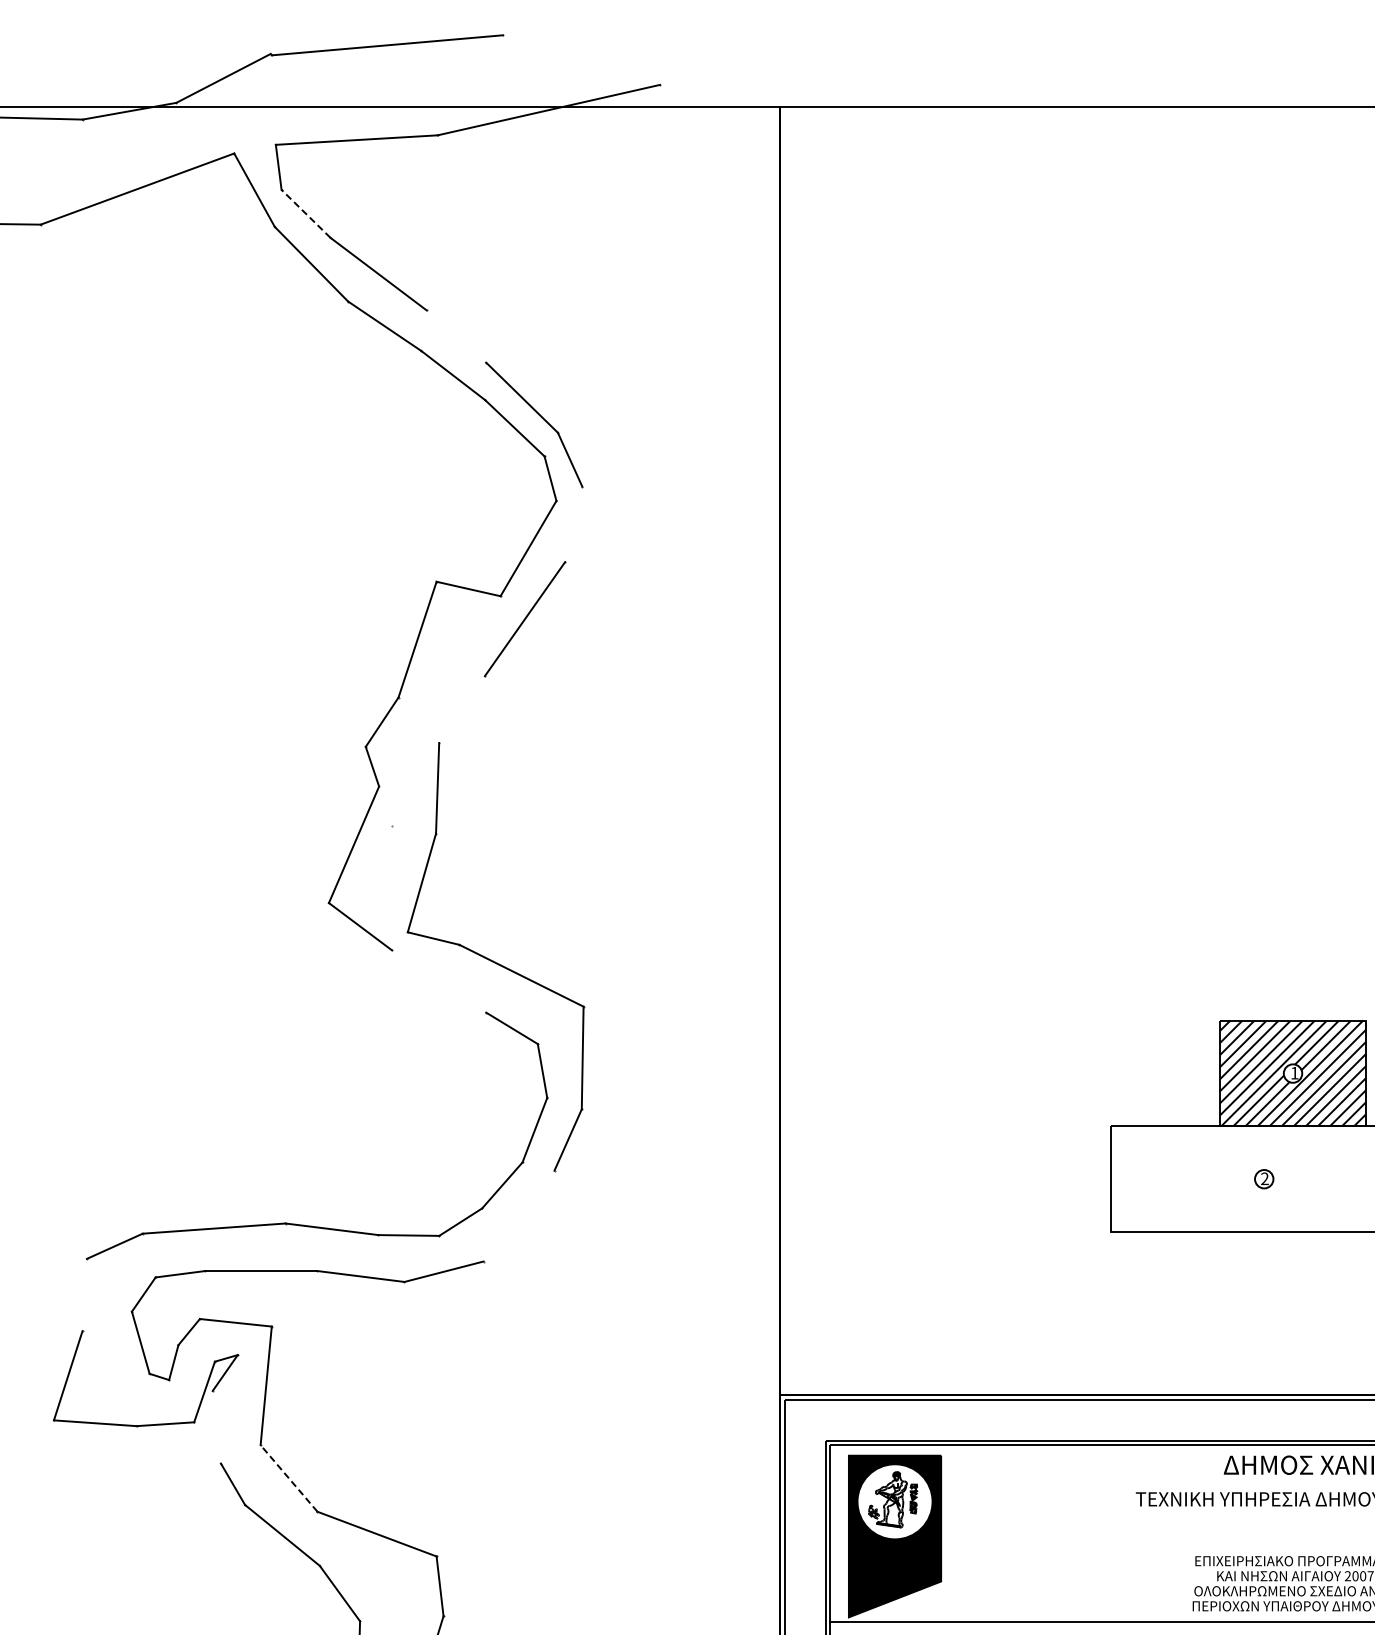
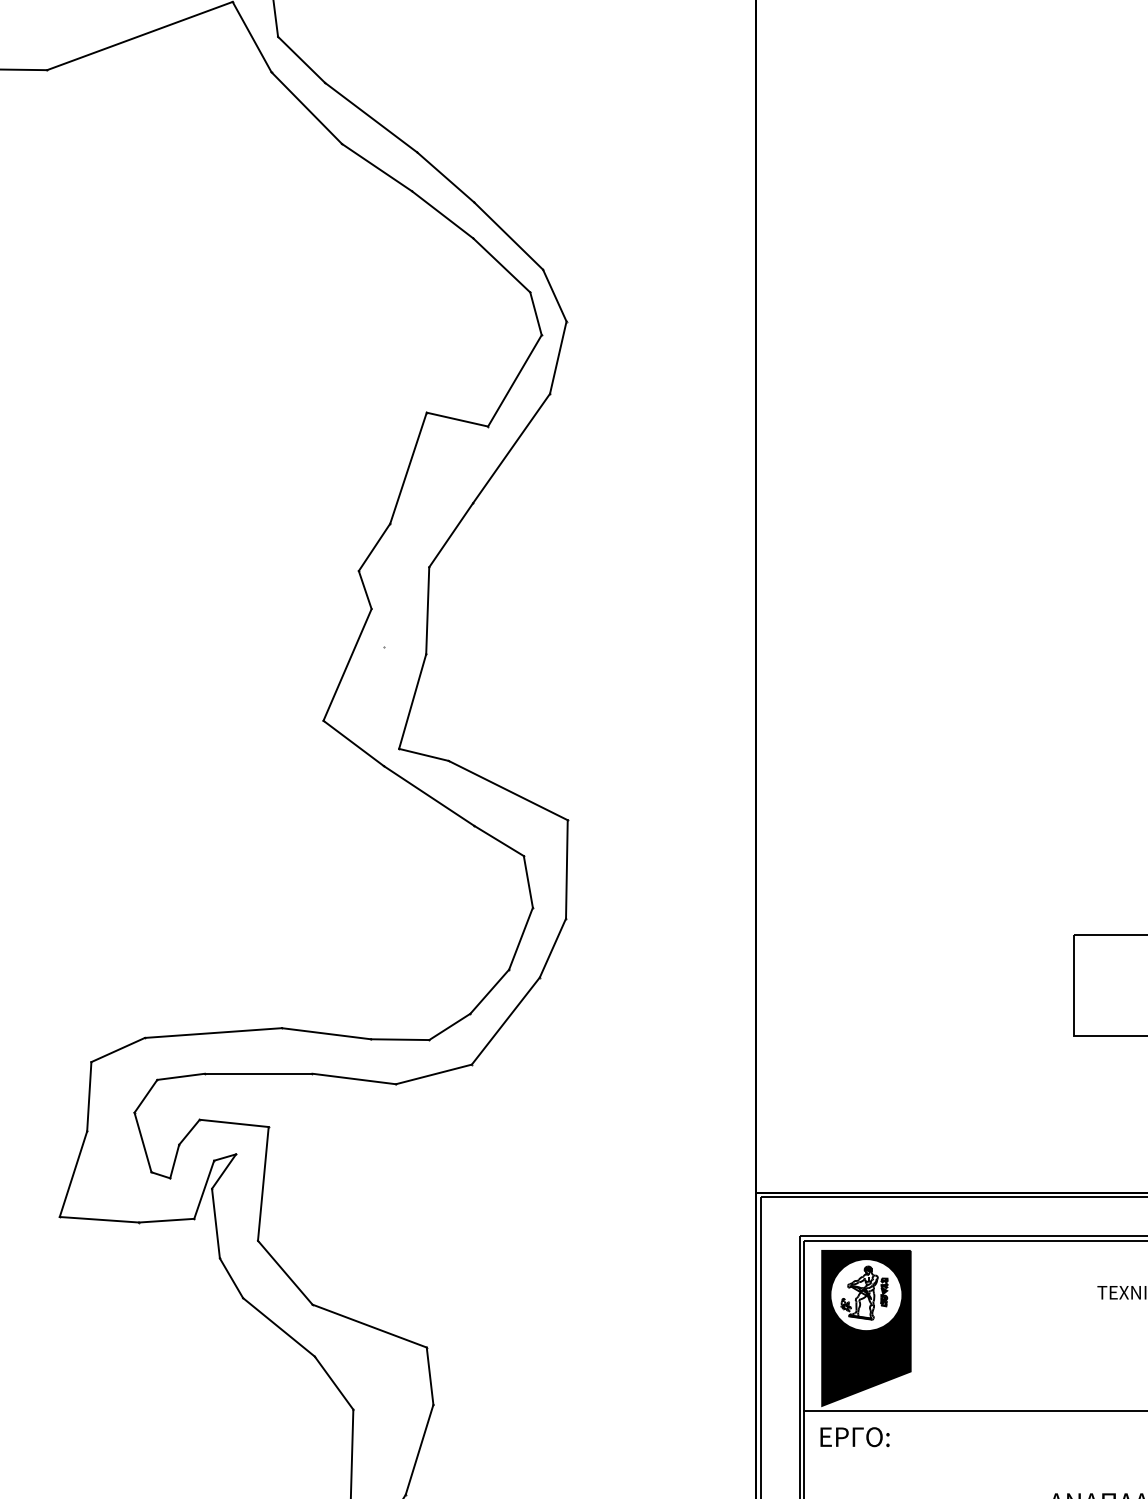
line: (305, 213) -> (301, 59), dashed -> solid
line: (456, 336) -> (445, 177), added
line: (573, 524) -> (558, 357), added
line: (461, 709) -> (450, 535), added
line: (438, 981) -> (428, 796), added
line: (518, 1215) -> (505, 1020), added
line: (84, 1294) -> (89, 1096), added
line: (216, 1426) -> (215, 1222), added
line: (289, 1478) -> (285, 1272), dashed -> solid

